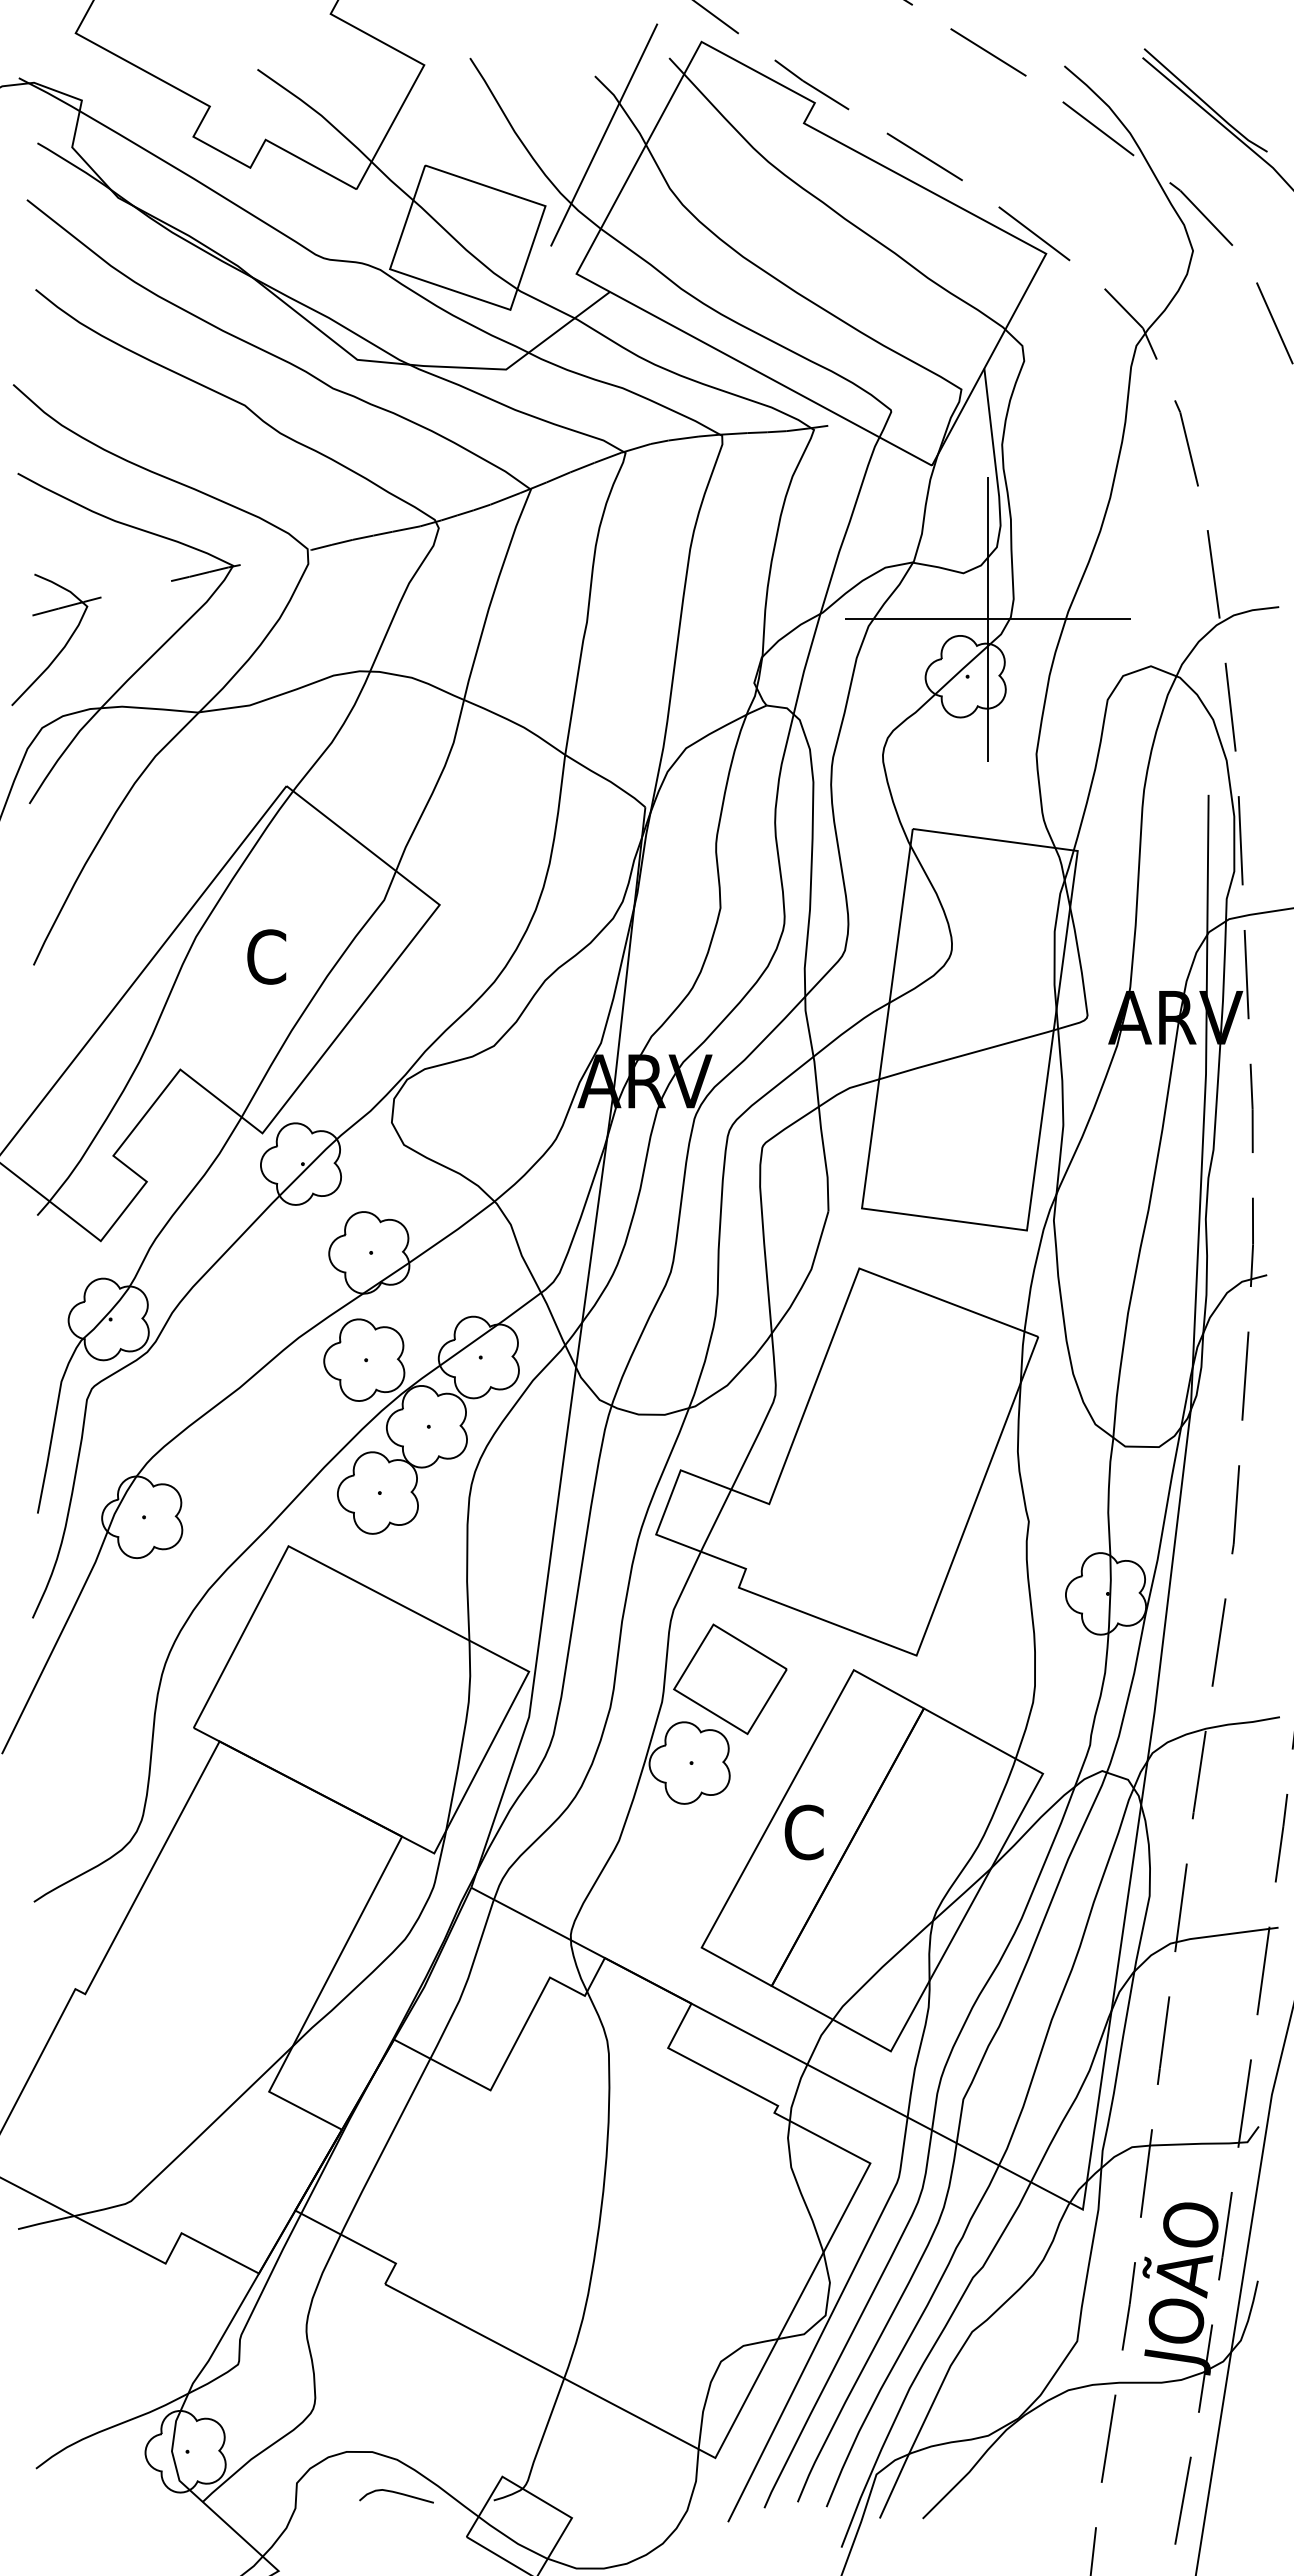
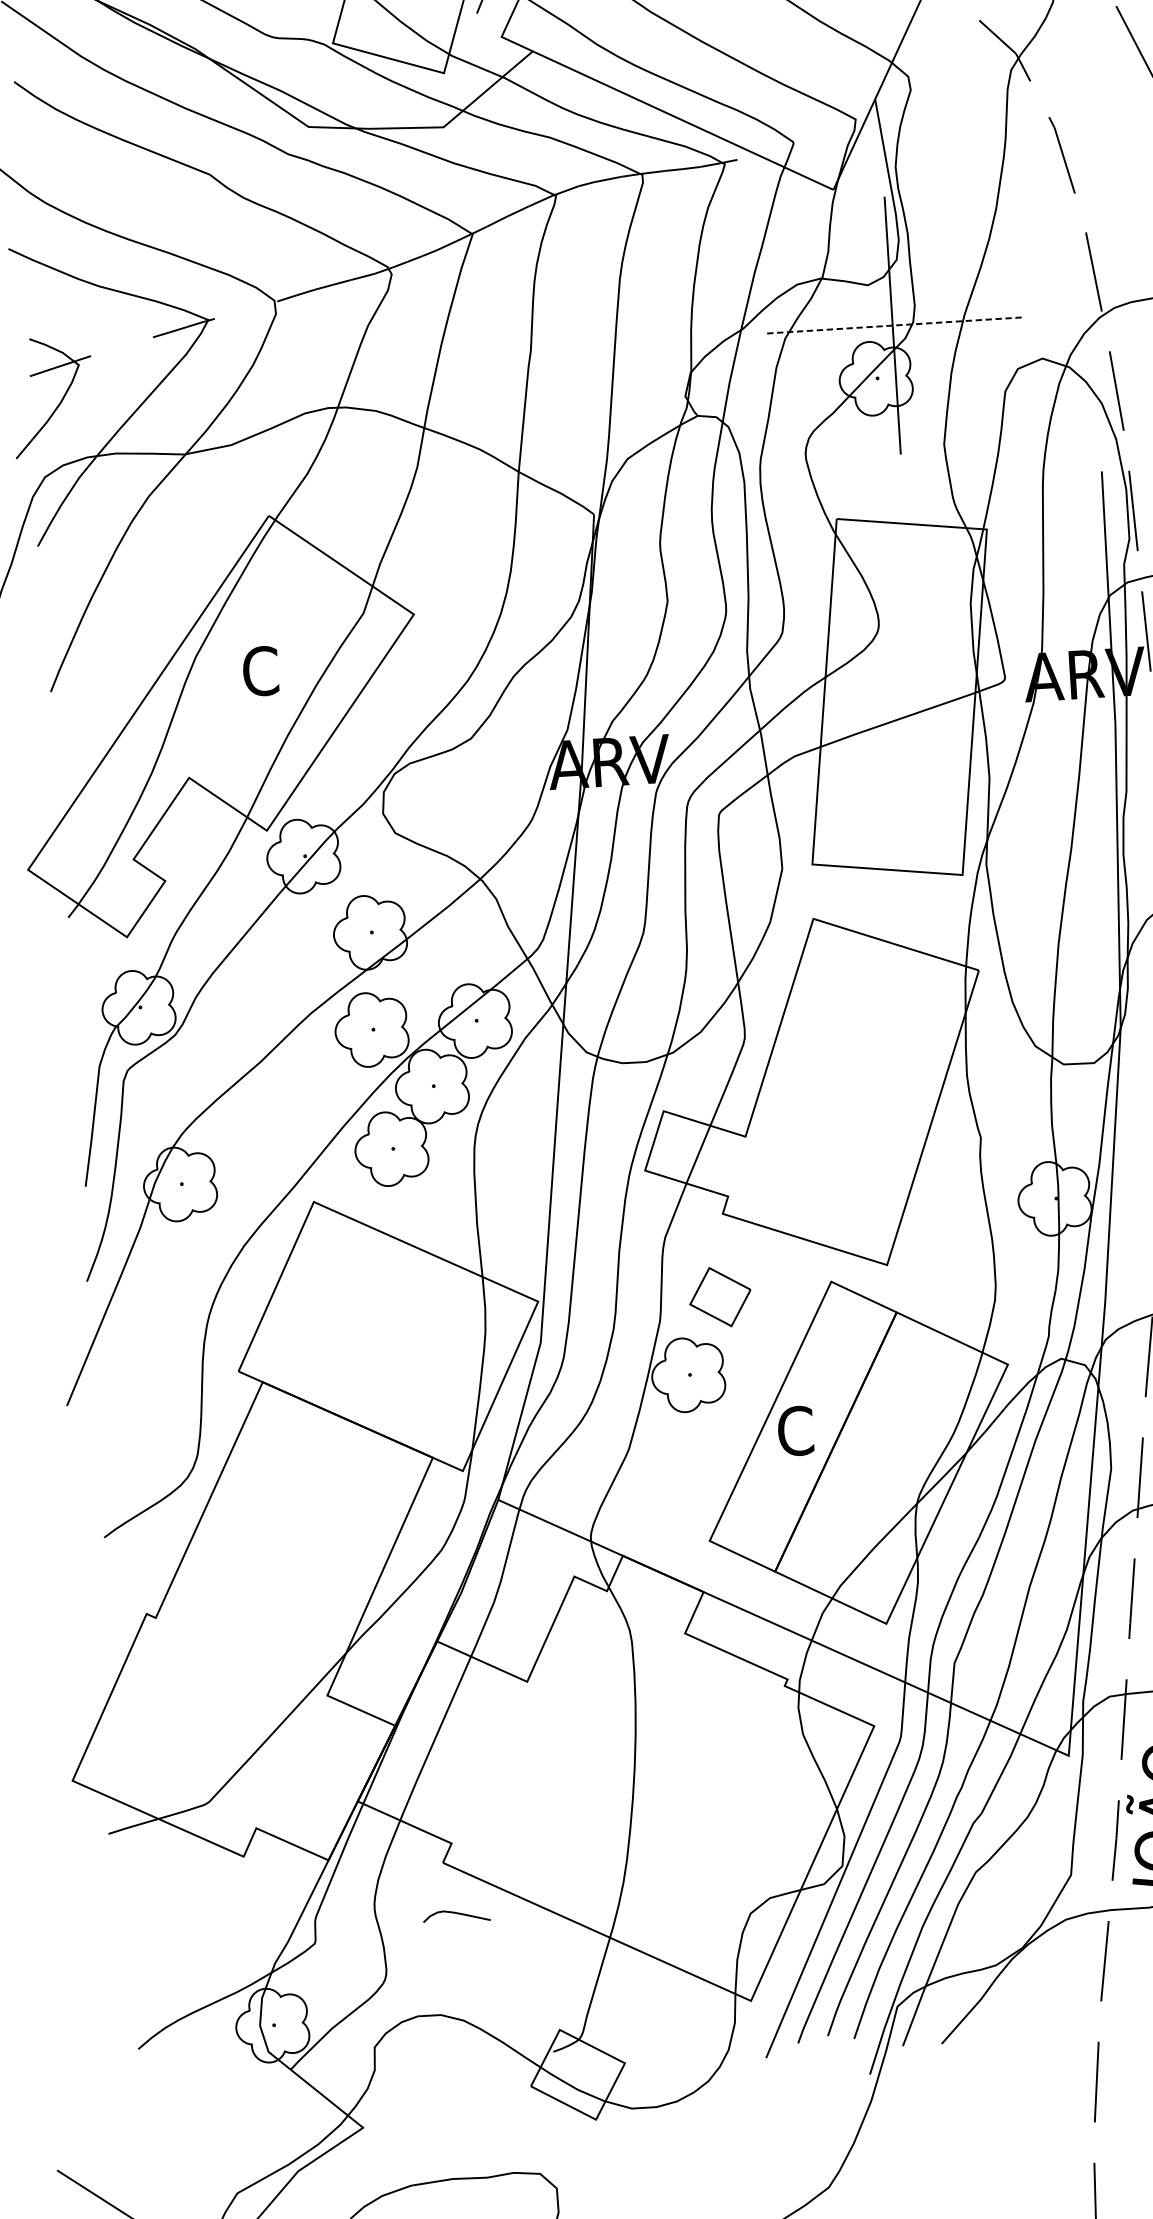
line: (987, 619) -> (892, 325), solid -> dashed
part: (730, 1679) -> (720, 1297), size x0.6
curve: (398, 2494) -> (458, 1914), moved

